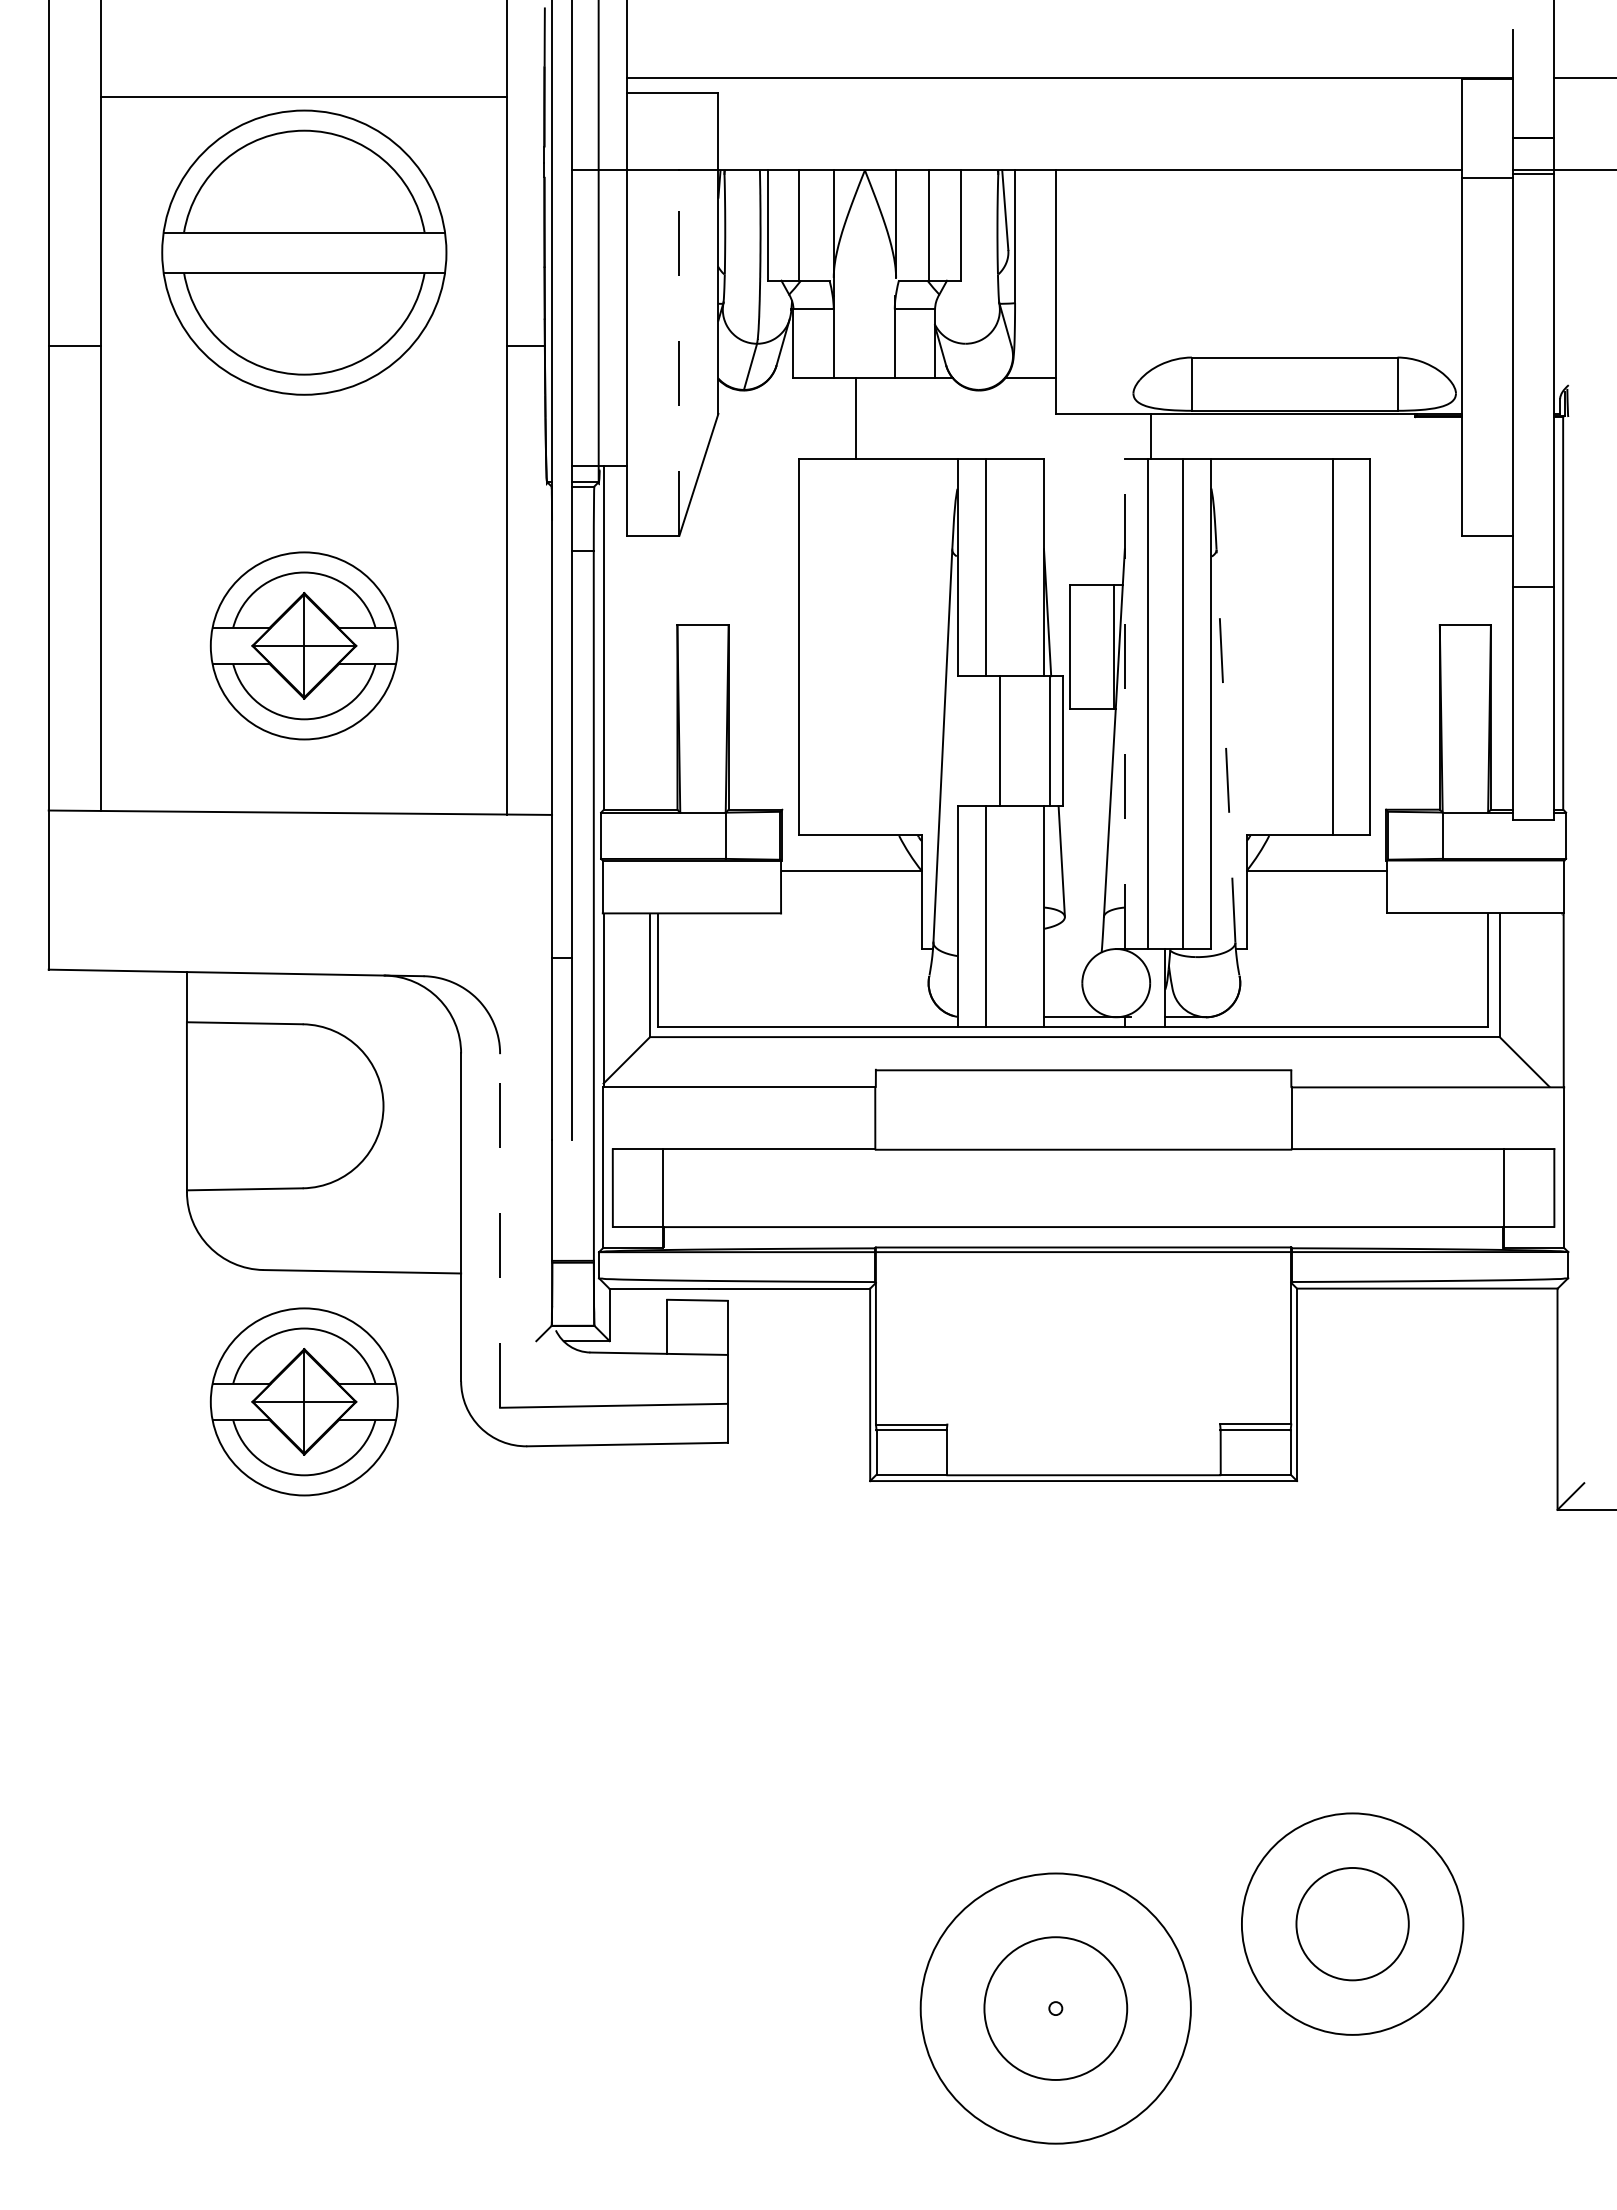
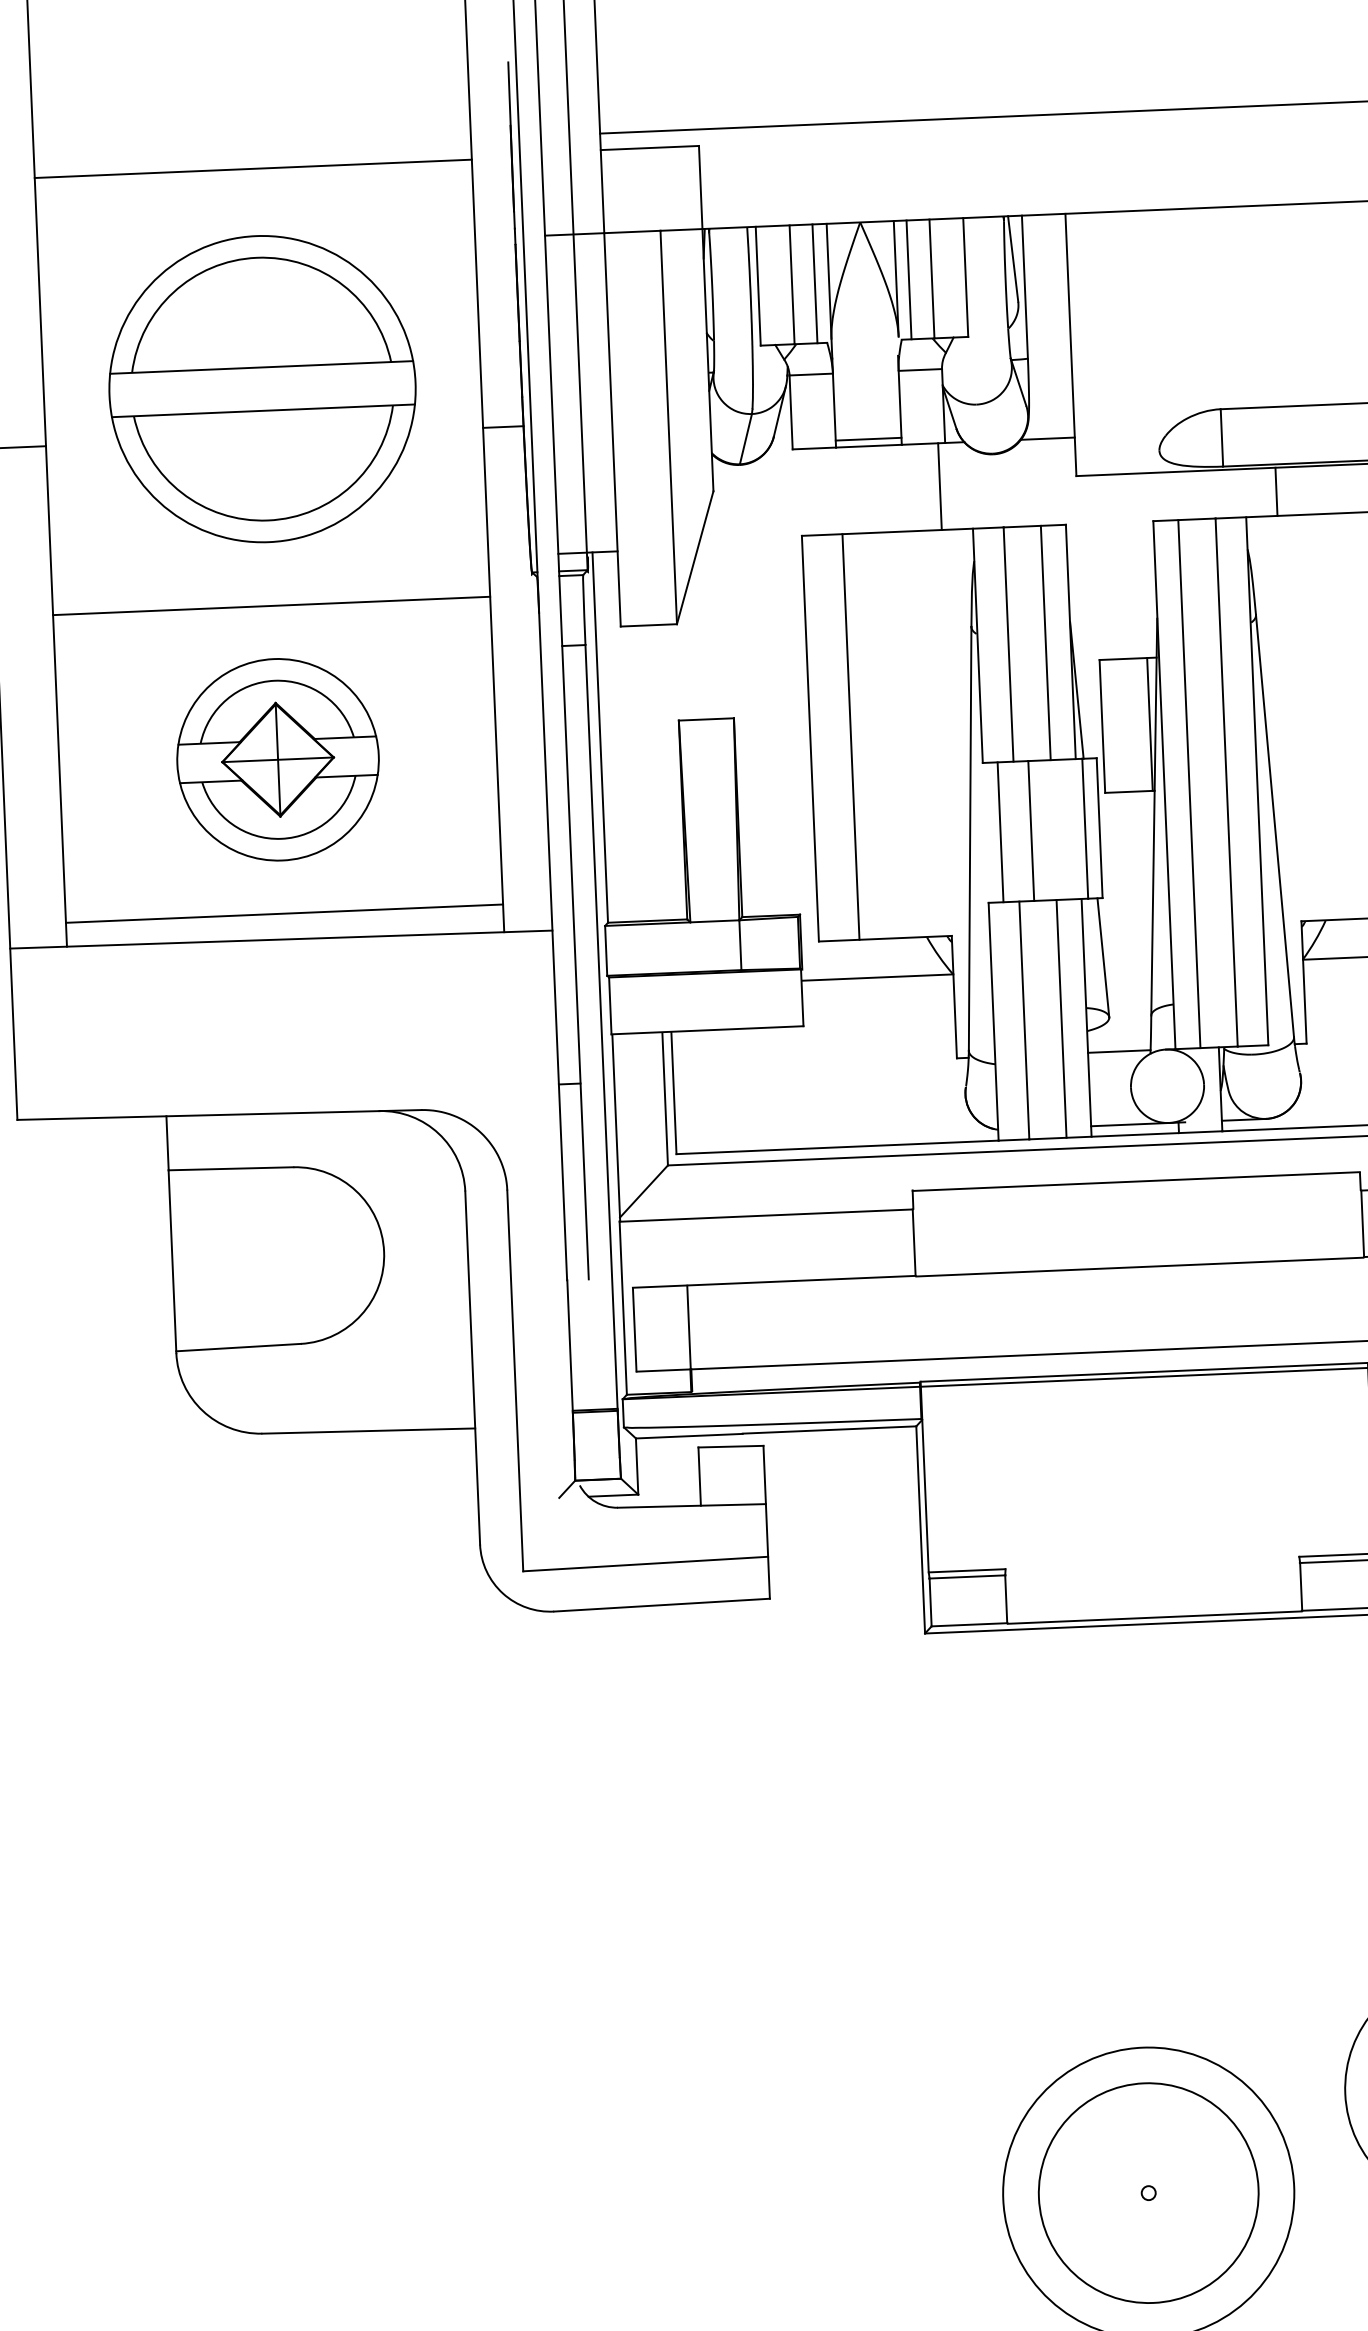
line: (820, 225) -> (814, 283), added
line: (907, 225) -> (908, 279), added
part: (304, 252) -> (262, 388), moved
line: (679, 353) -> (668, 427), dashed -> solid
line: (863, 371) -> (867, 439), added
line: (855, 418) -> (939, 486), moved
line: (1151, 435) -> (1276, 490), moved
line: (304, 503) -> (271, 606), added
line: (1020, 567) -> (1045, 643), added
line: (836, 646) -> (851, 736), added
line: (1125, 703) -> (1164, 784), dashed -> solid
line: (971, 741) -> (1000, 832), added
line: (1225, 746) -> (1274, 826), dashed -> solid
line: (304, 788) -> (284, 913), added
line: (1020, 916) -> (1061, 1018), added
line: (1072, 949) -> (1118, 1052), added
line: (500, 1230) -> (515, 1380), dashed -> solid
part: (303, 1401) -> (311, 1573), removed
circle: (1055, 2008) -> (1148, 2193), size x1.43

